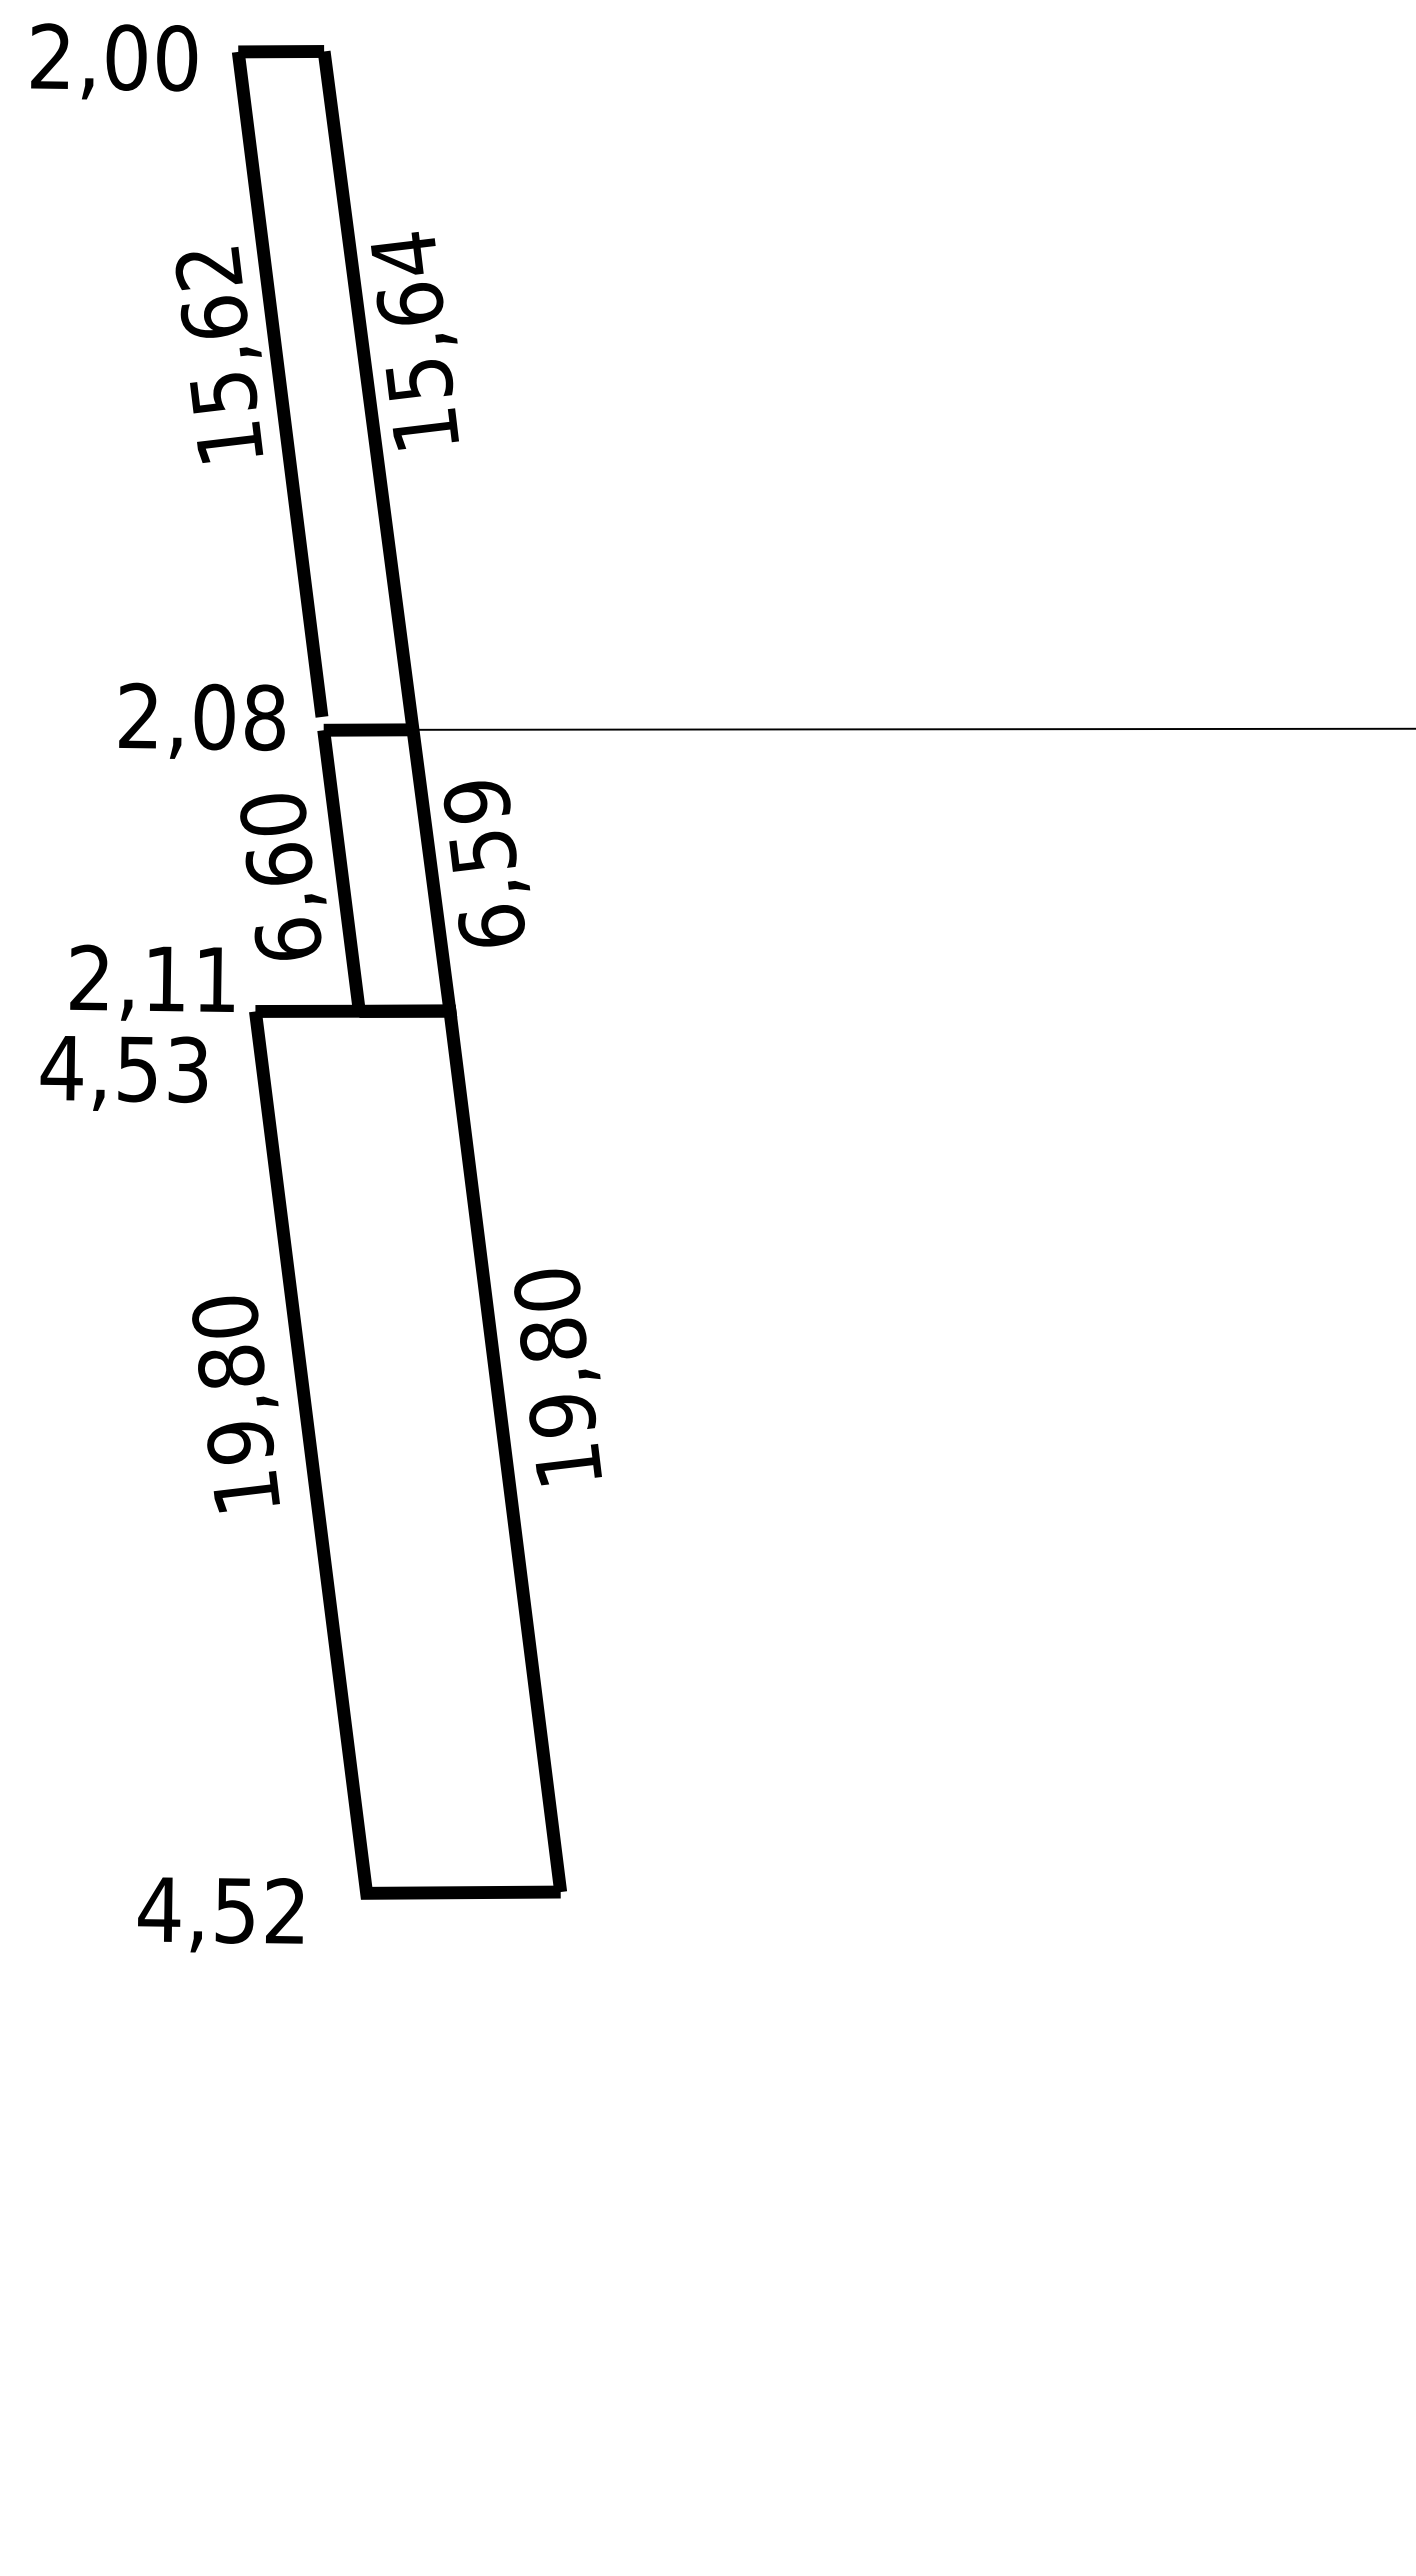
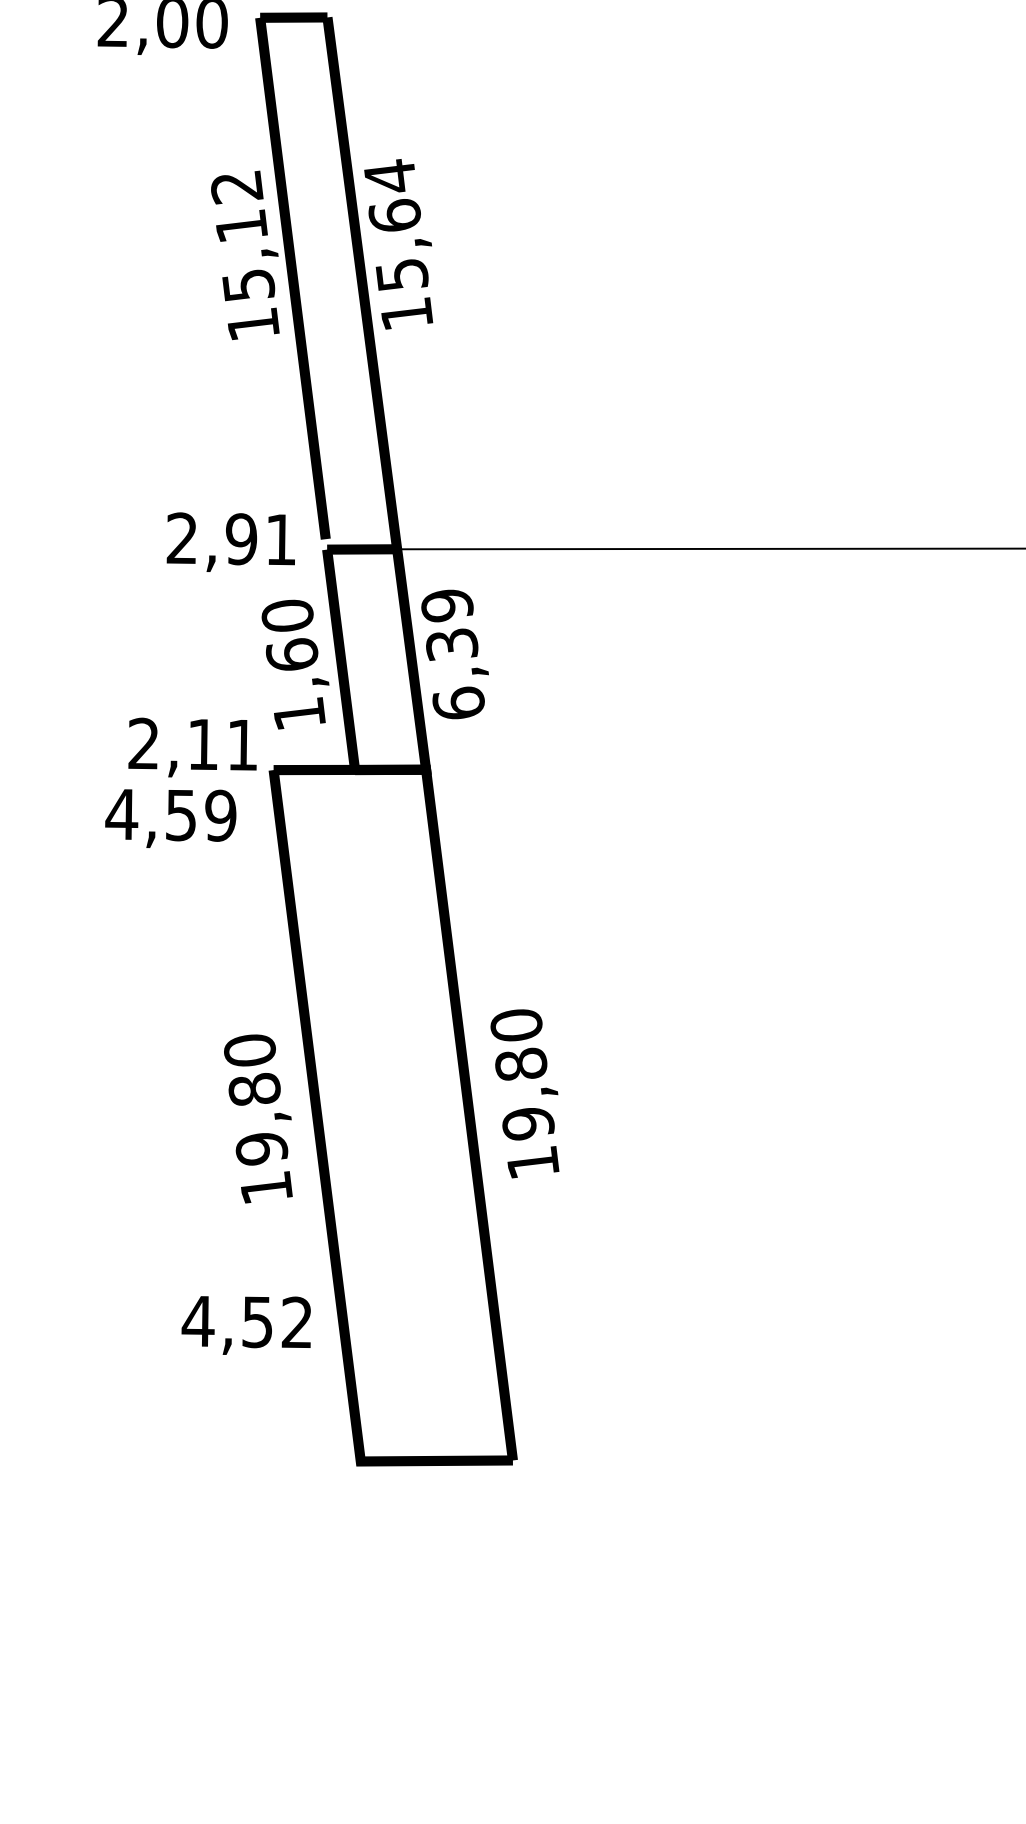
text: (214, 316) -> (241, 225), 15,62 -> 15,12
text: (239, 717) -> (261, 539), 2,08 -> 2,91
text: (482, 851) -> (451, 644), 6,59 -> 6,39
text: (287, 938) -> (298, 712), 6,60 -> 1,60
text: (187, 1069) -> (220, 815), 4,53 -> 4,59
text: (557, 1377) -> (524, 1093), moved
text: (235, 1404) -> (257, 1118), moved
text: (220, 1914) -> (246, 1325), moved

